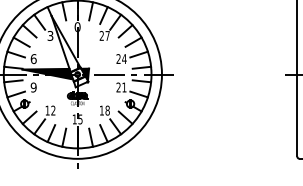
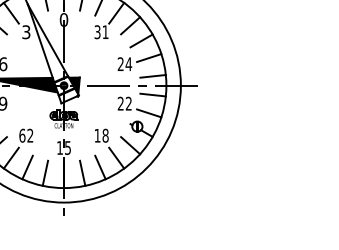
text: (104, 35) -> (101, 31), 27 -> 31
text: (124, 87) -> (128, 103), 21 -> 22
text: (47, 110) -> (22, 135), 12 -> 62

